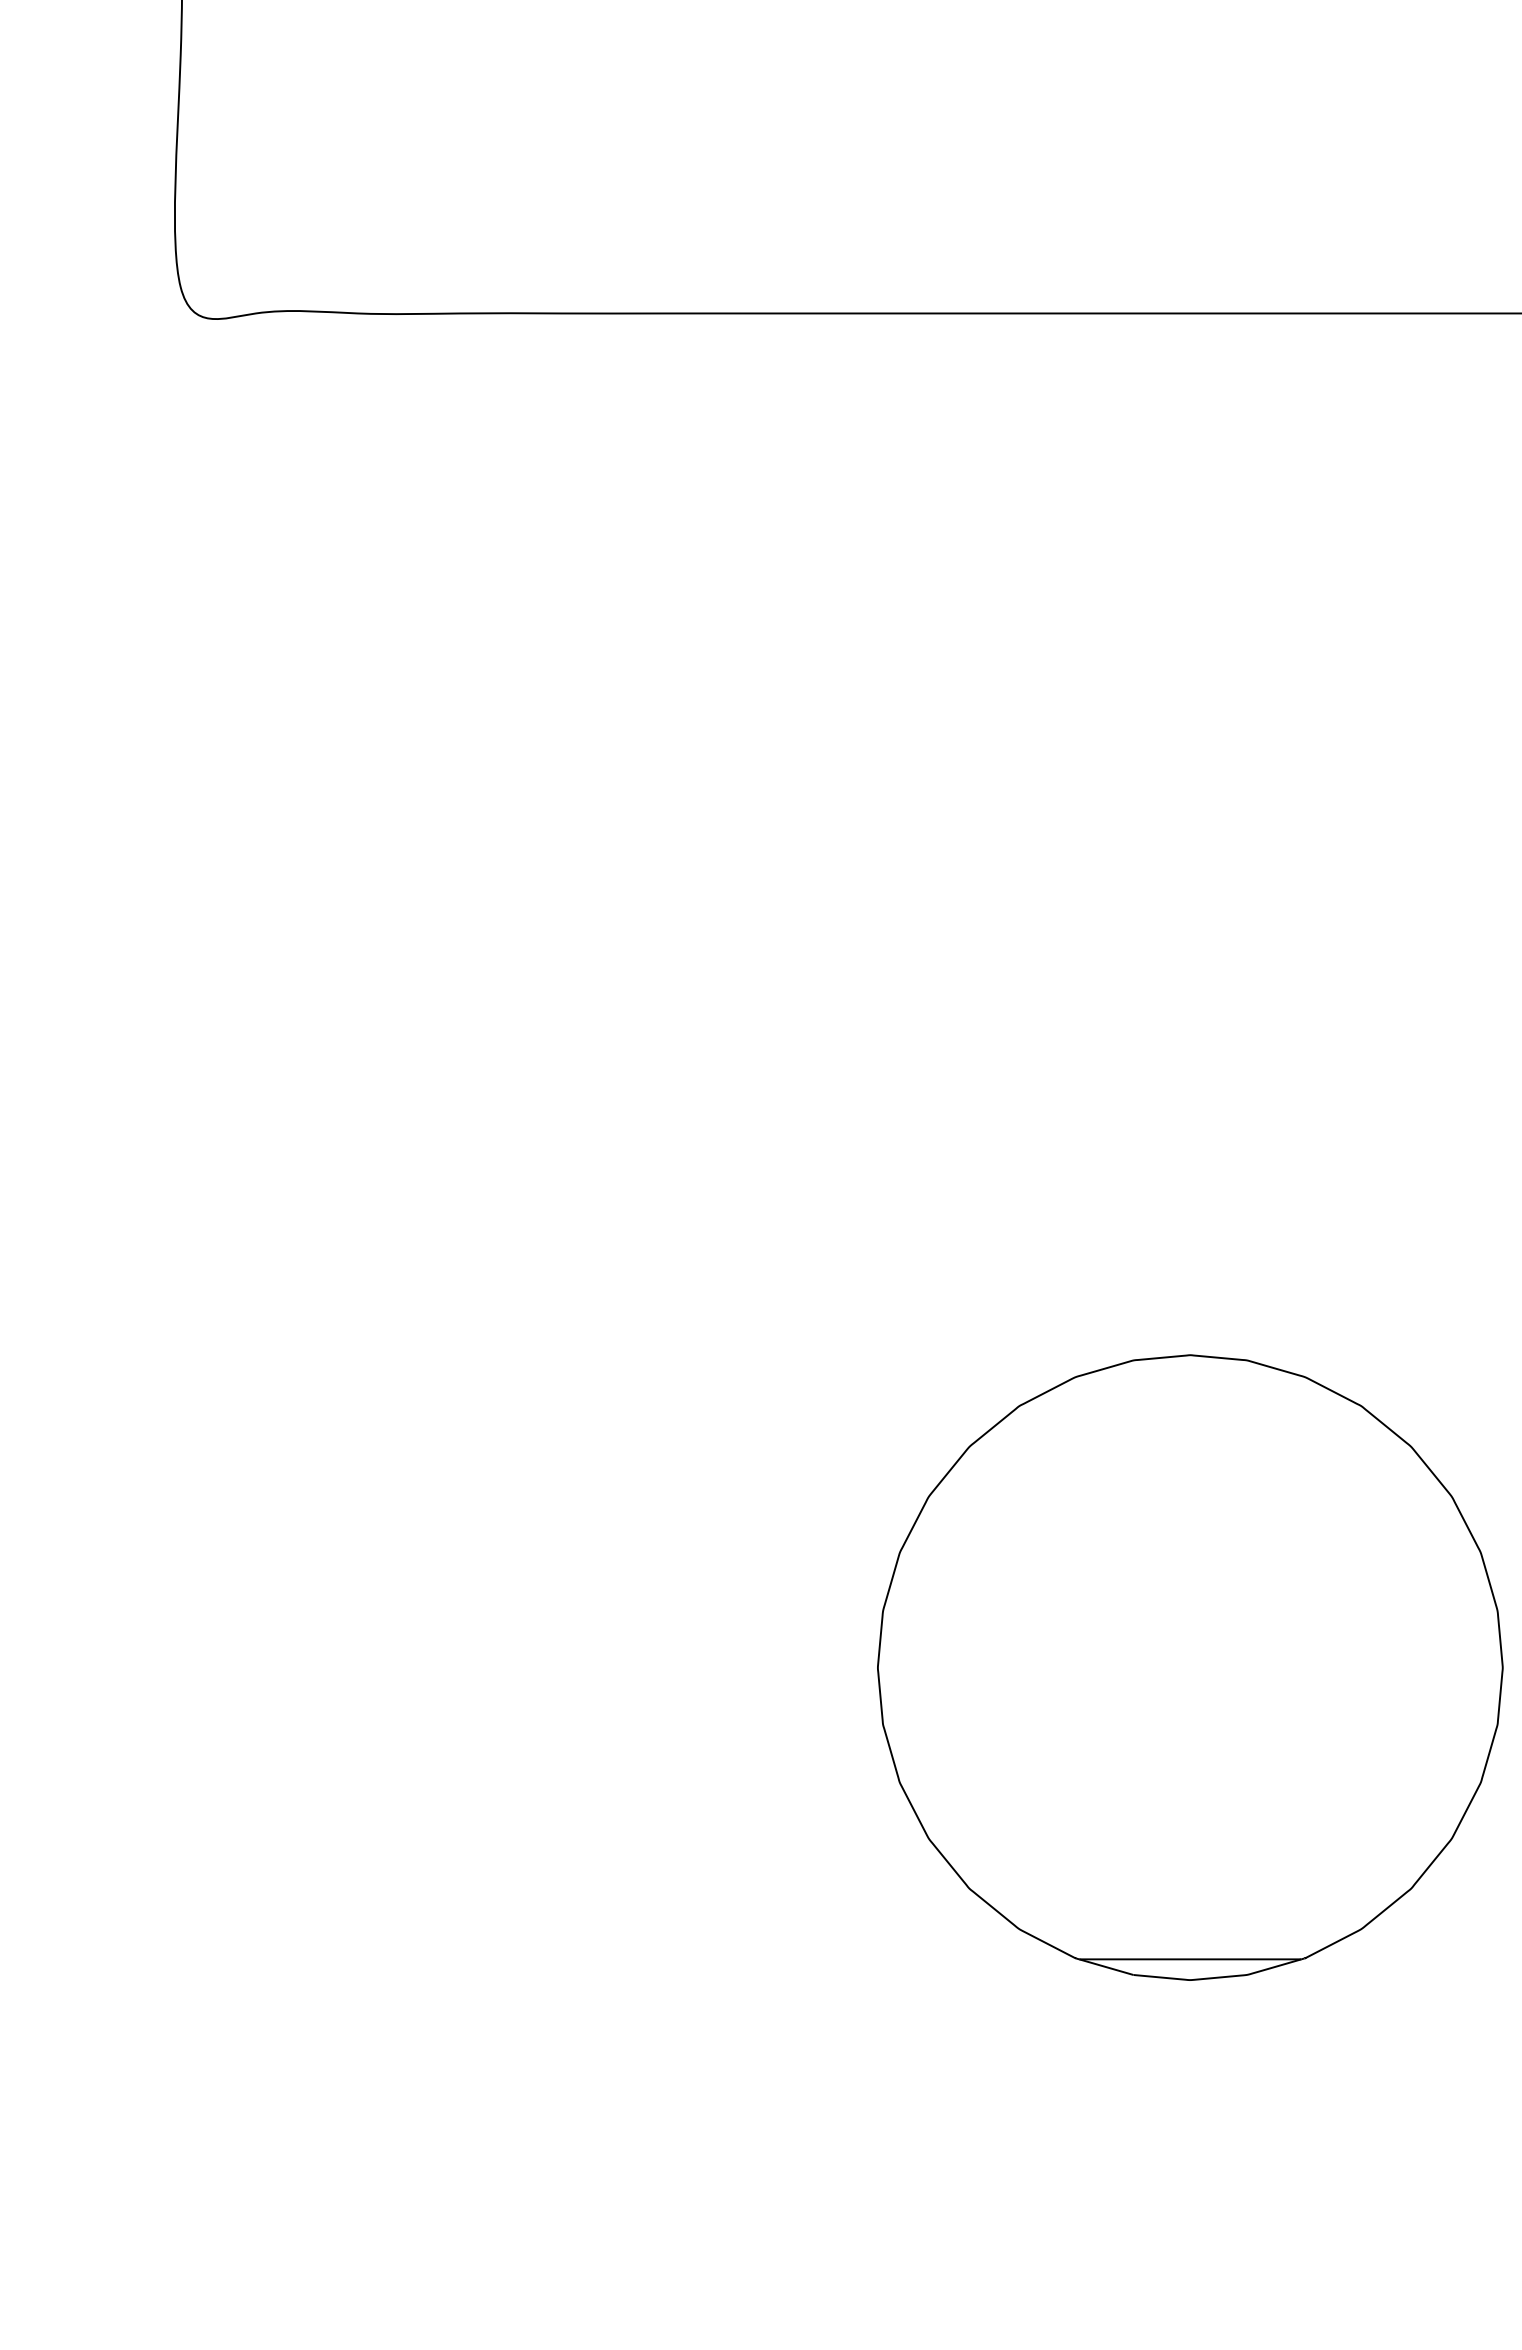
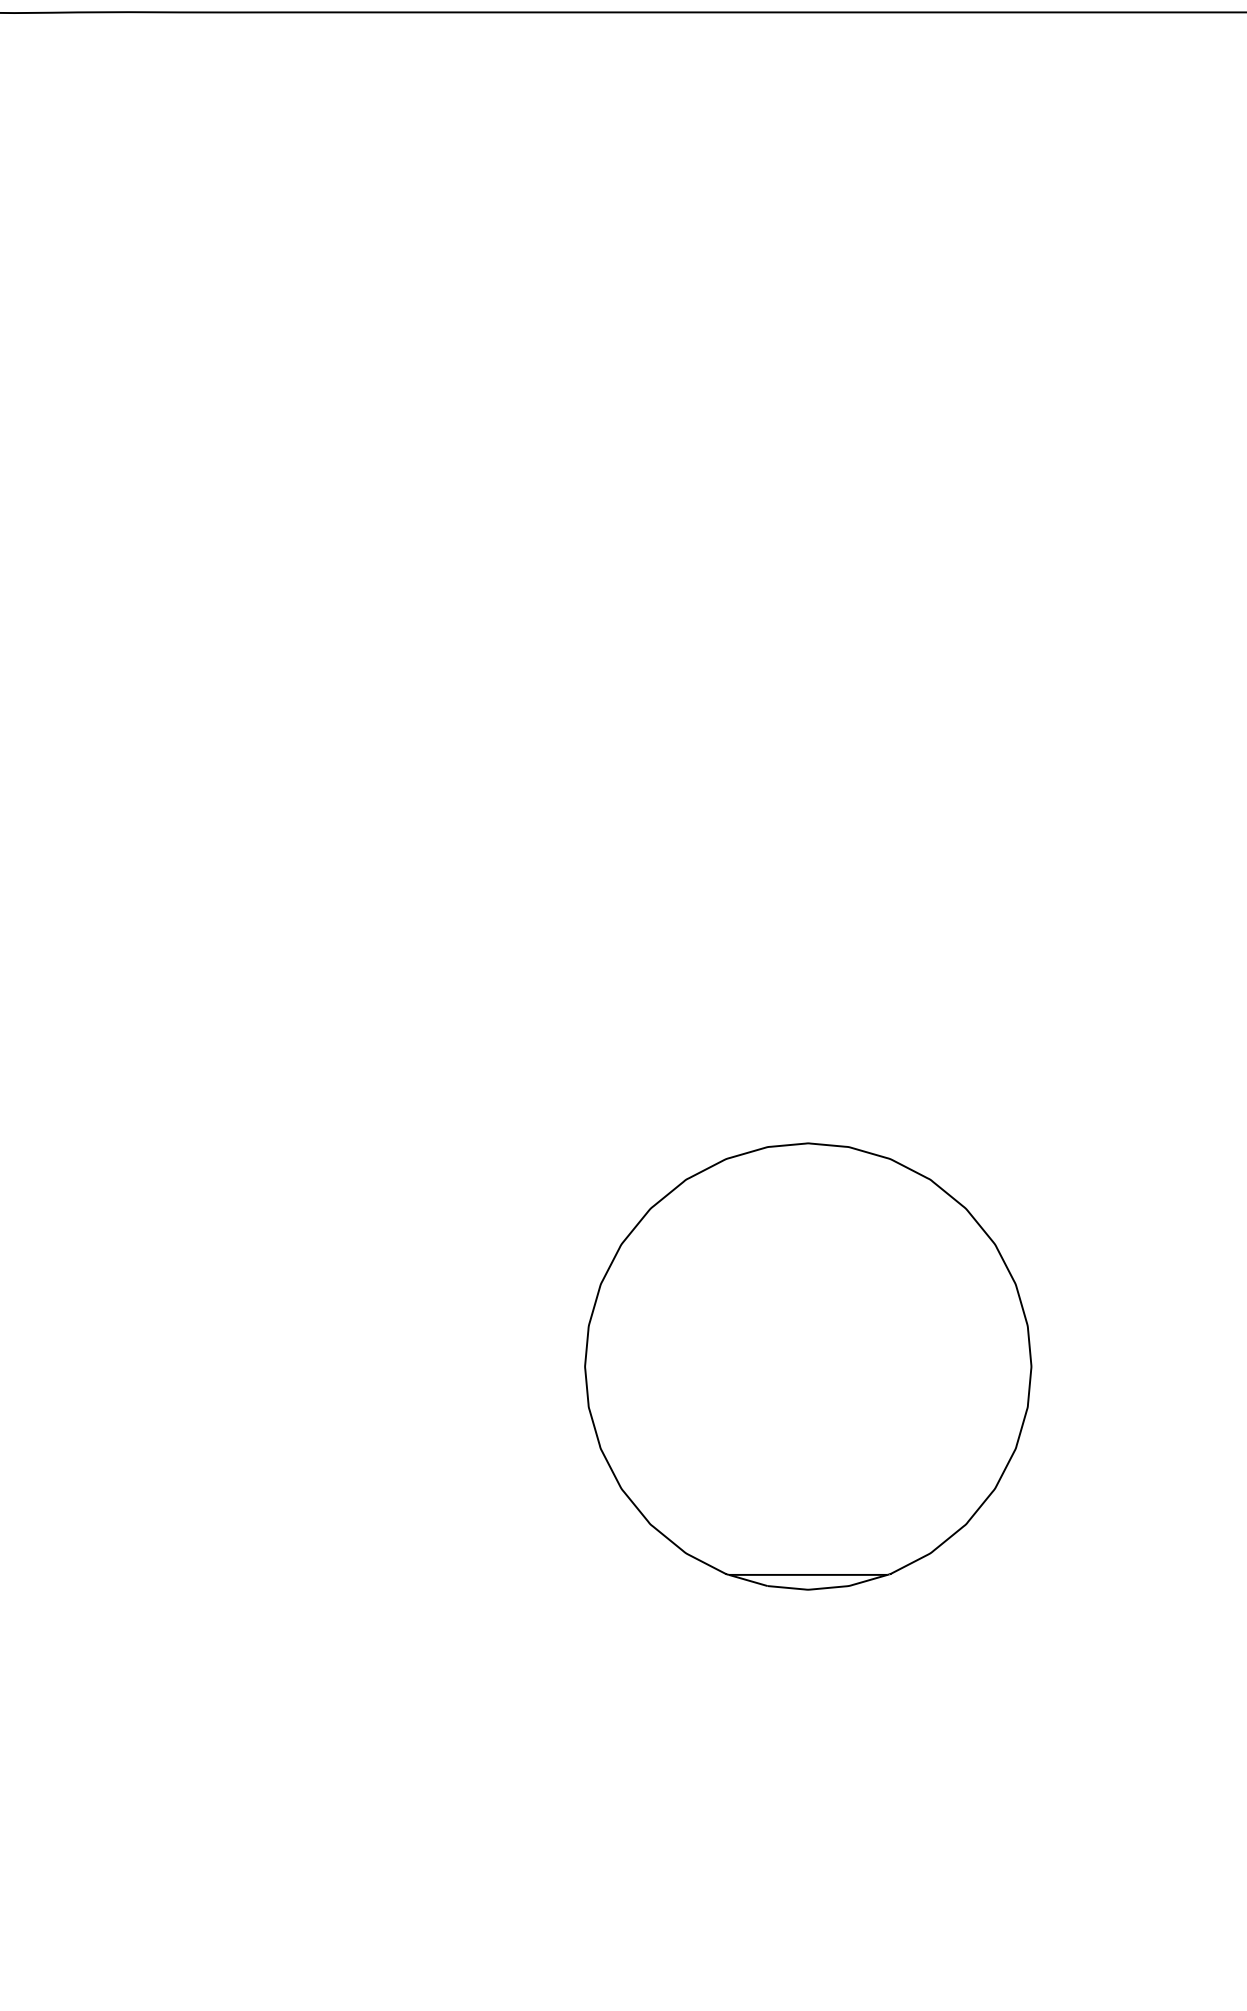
part: (1190, 1667) -> (808, 1366), size x0.71

